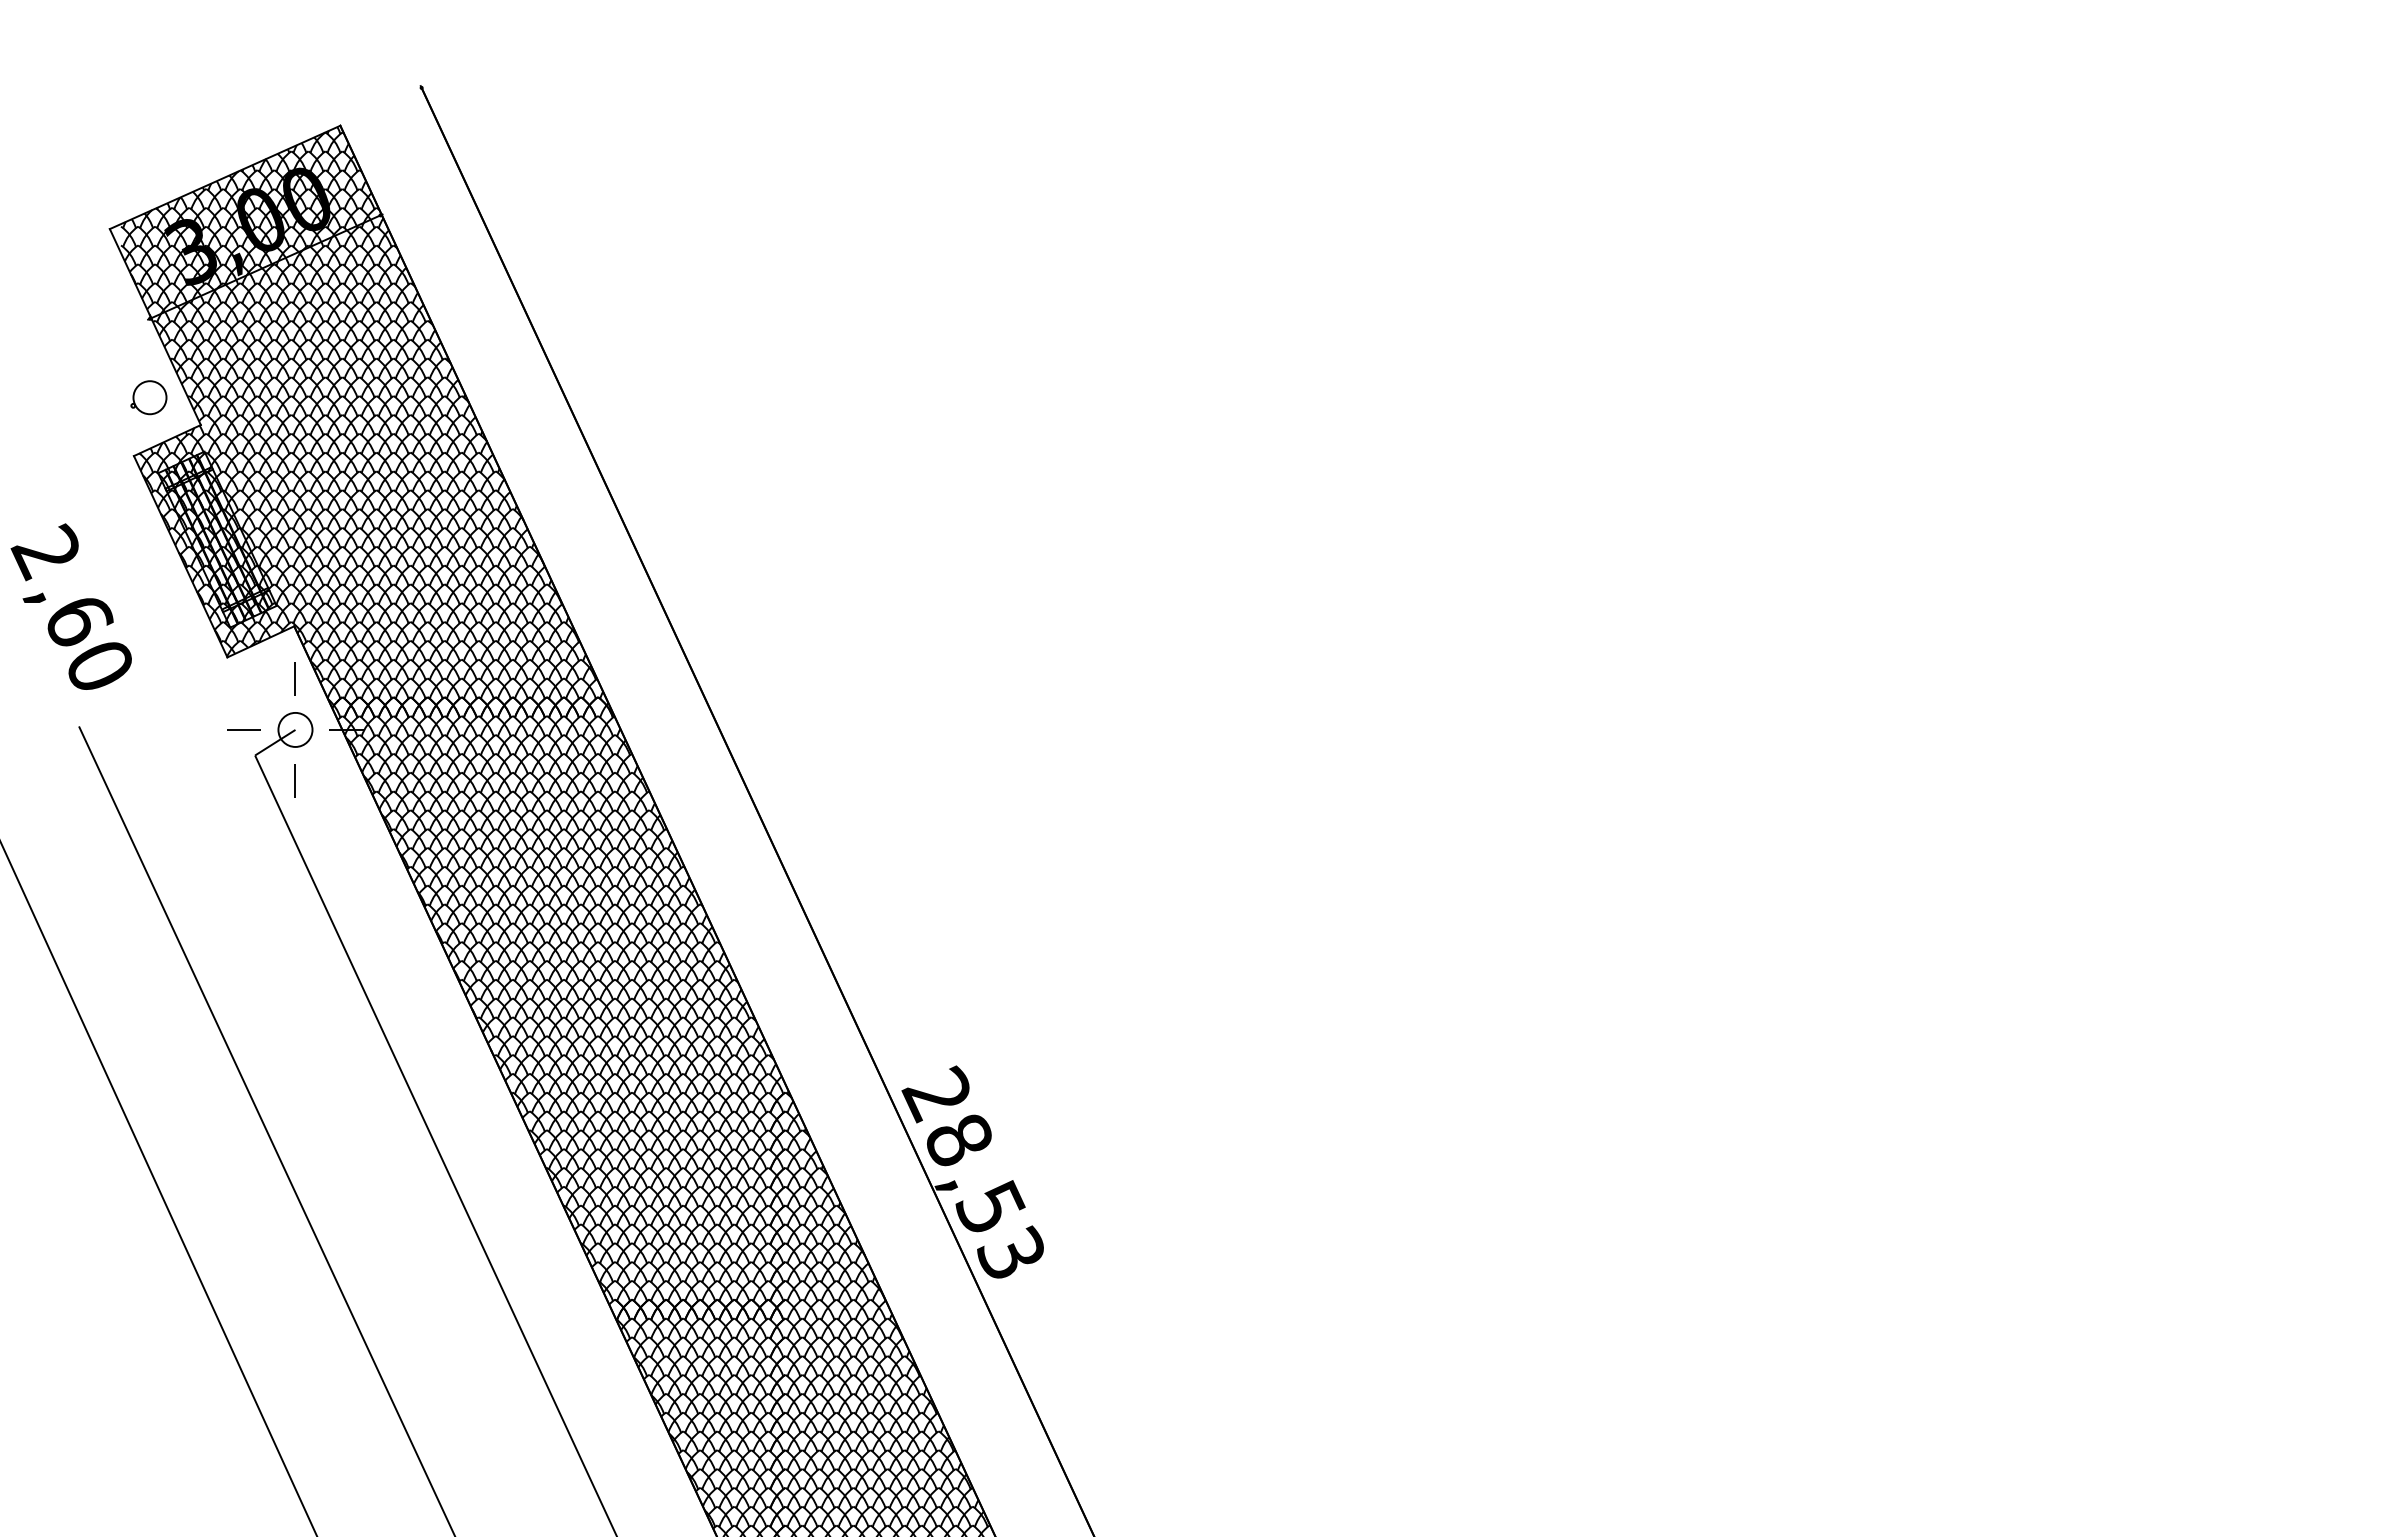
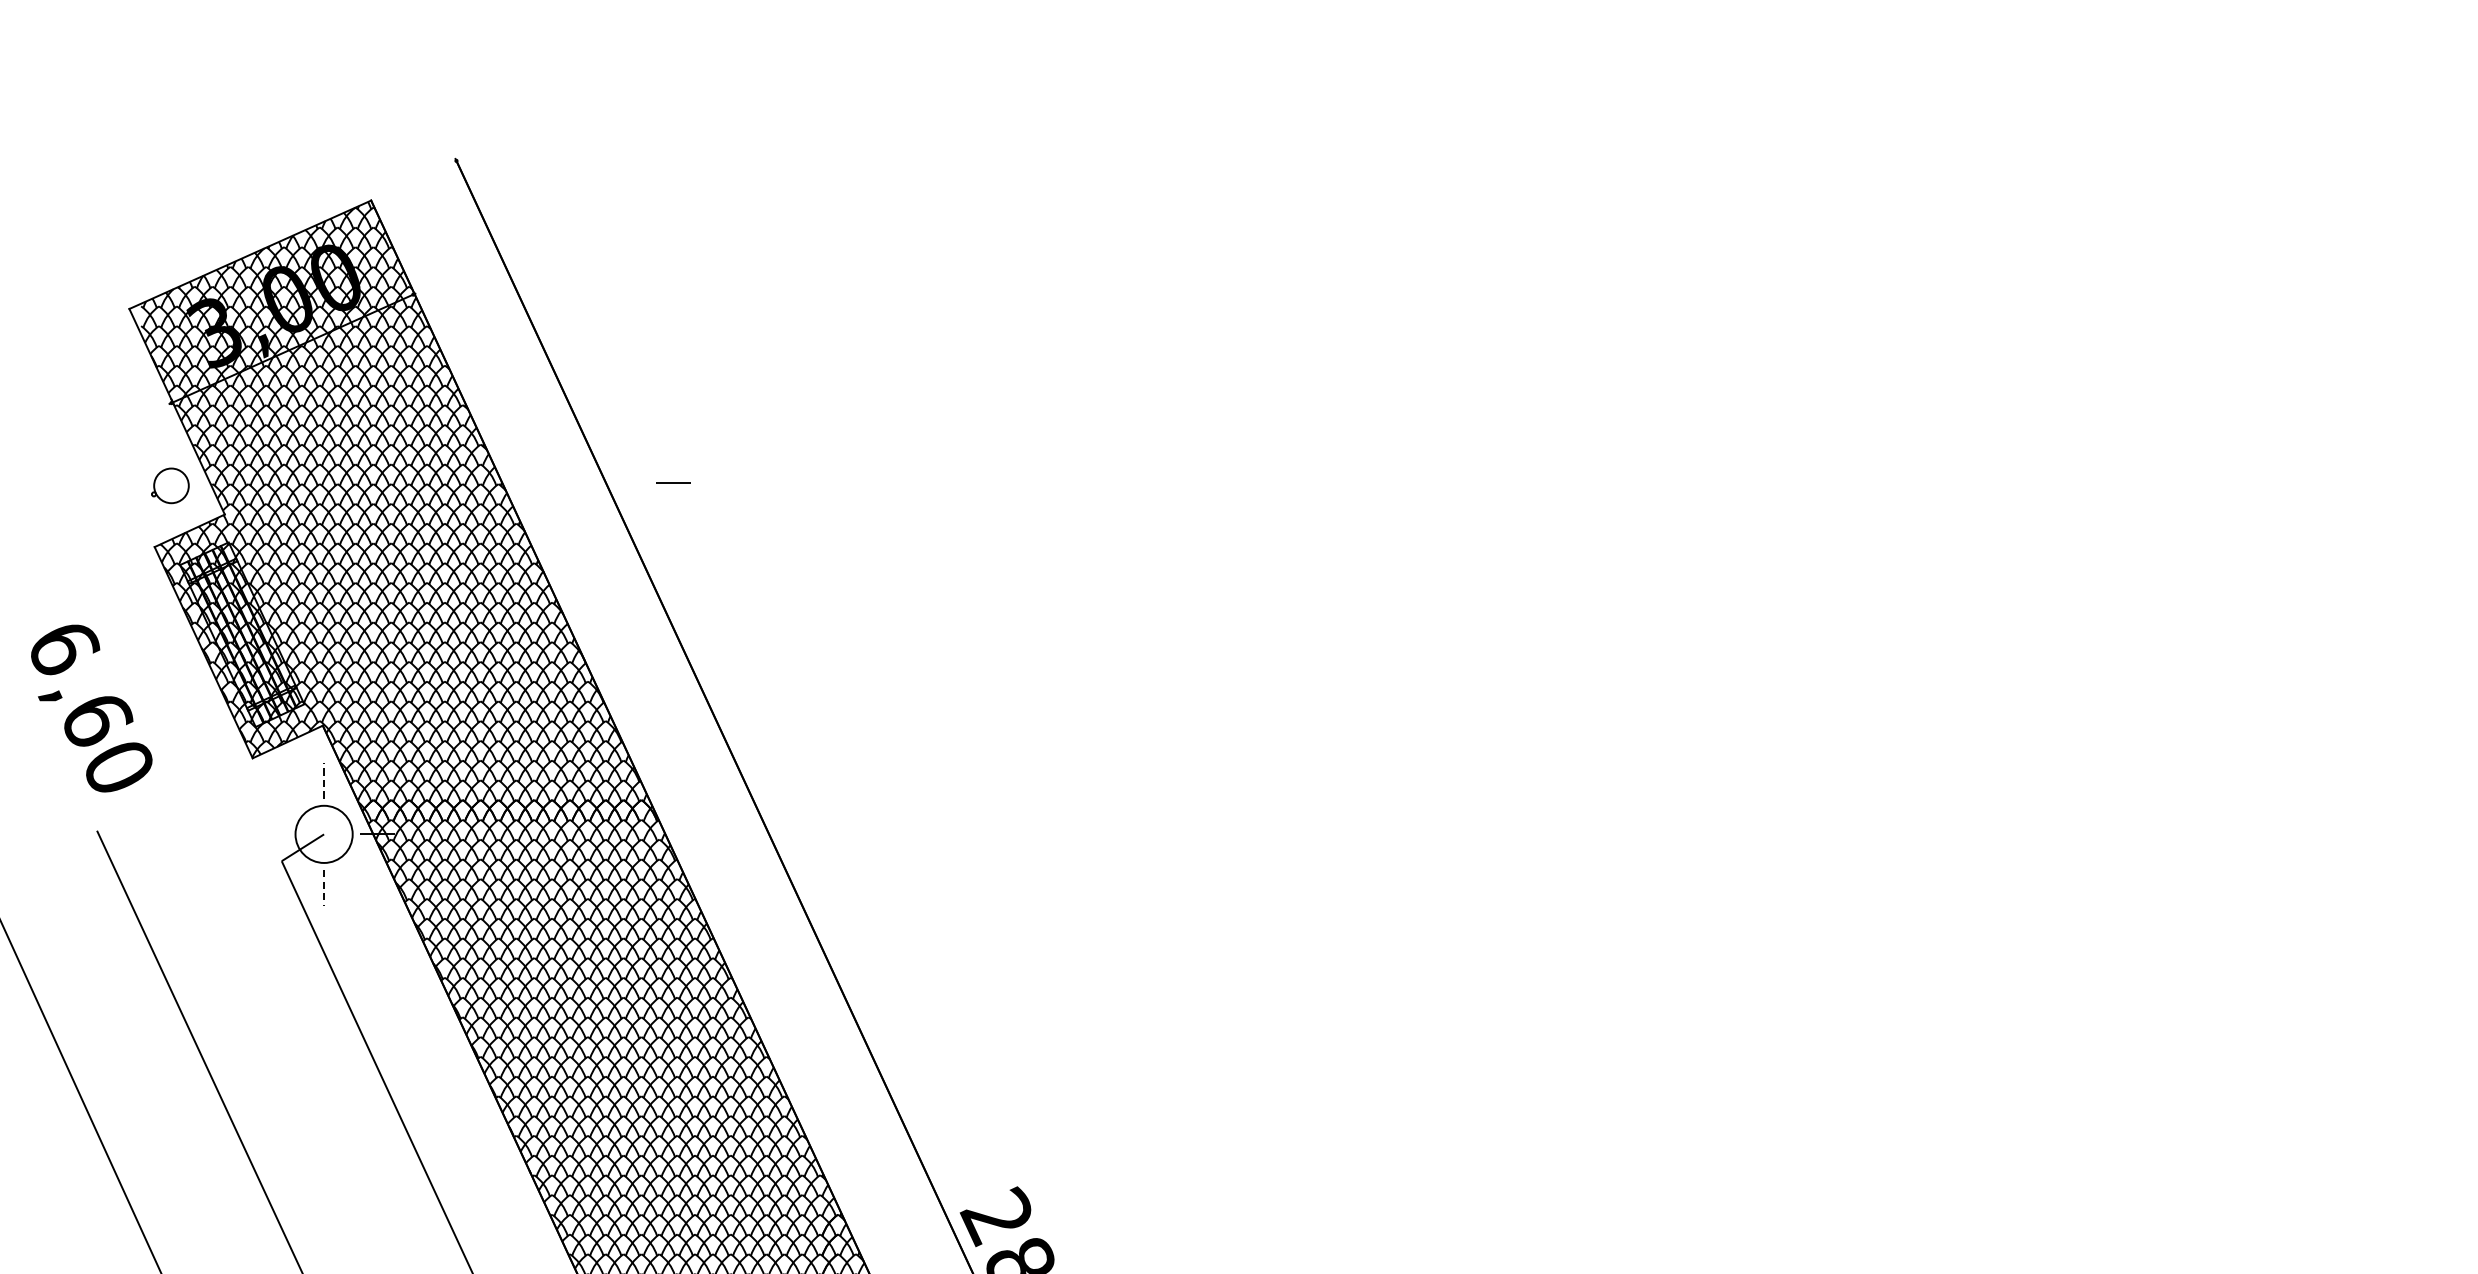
text: (45, 552) -> (61, 648), 2,60 -> 6,60
line: (295, 678) -> (324, 780), solid -> dashed
line: (243, 729) -> (672, 482), moved
circle: (295, 729) -> (324, 833), size x1.6
line: (295, 781) -> (324, 888), solid -> dashed

